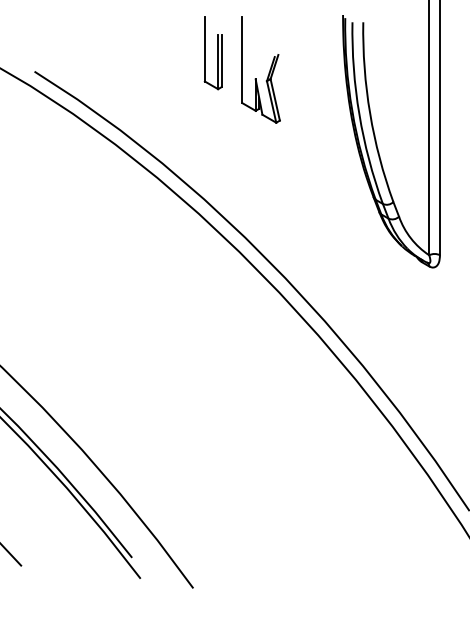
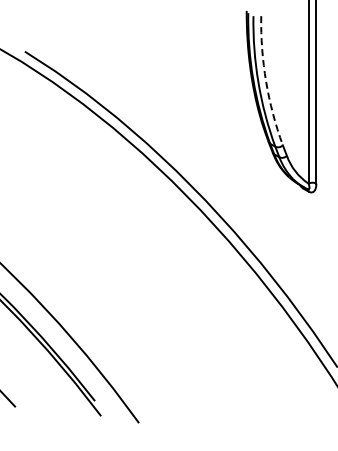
part: (213, 53) -> (153, 38), removed
part: (260, 70) -> (187, 50), removed
arc: (370, 113) -> (266, 81), solid -> dashed

